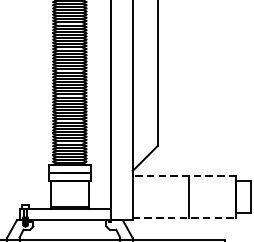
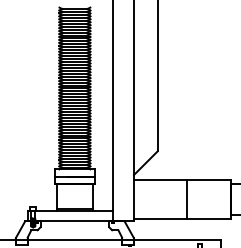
line: (184, 175) -> (182, 179), dashed -> solid
line: (184, 218) -> (182, 219), dashed -> solid

